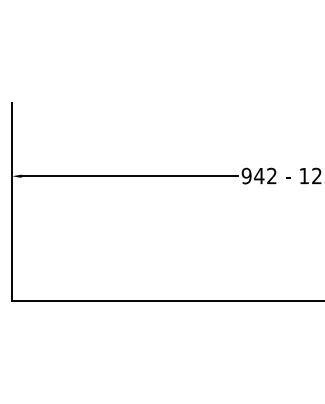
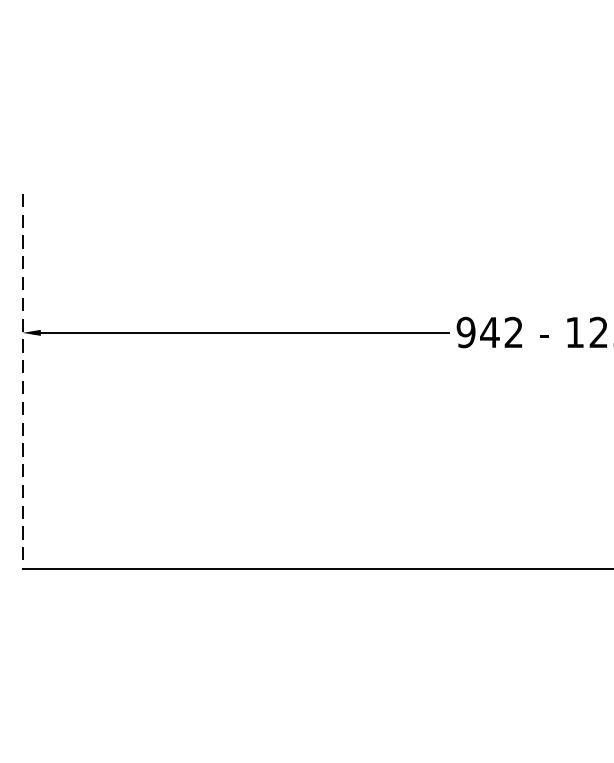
line: (12, 202) -> (23, 382), solid -> dashed

